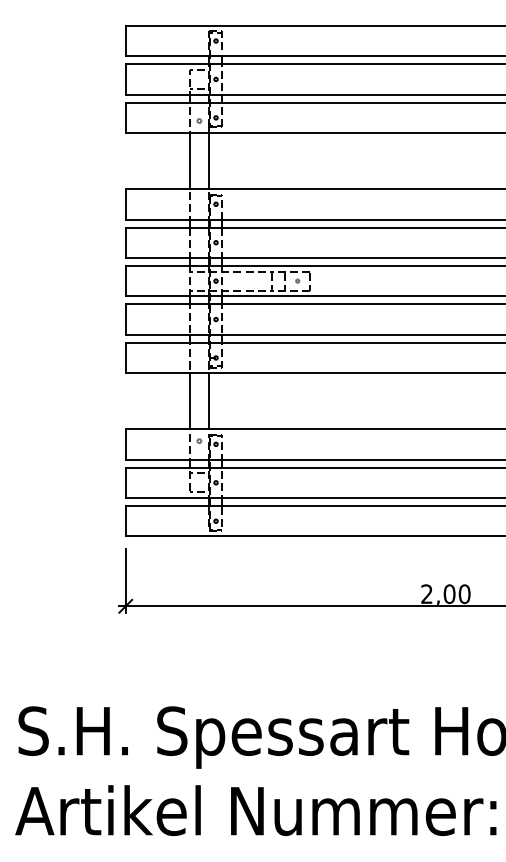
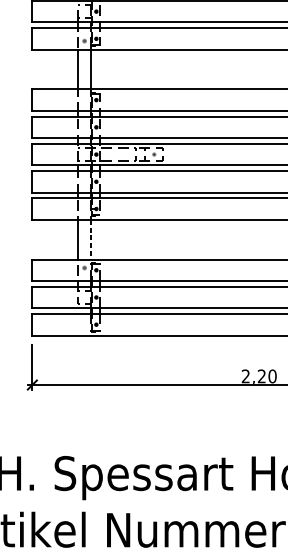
line: (209, 401) -> (91, 239), solid -> dashed
text: (449, 594) -> (261, 376), 2,00 -> 2,20

